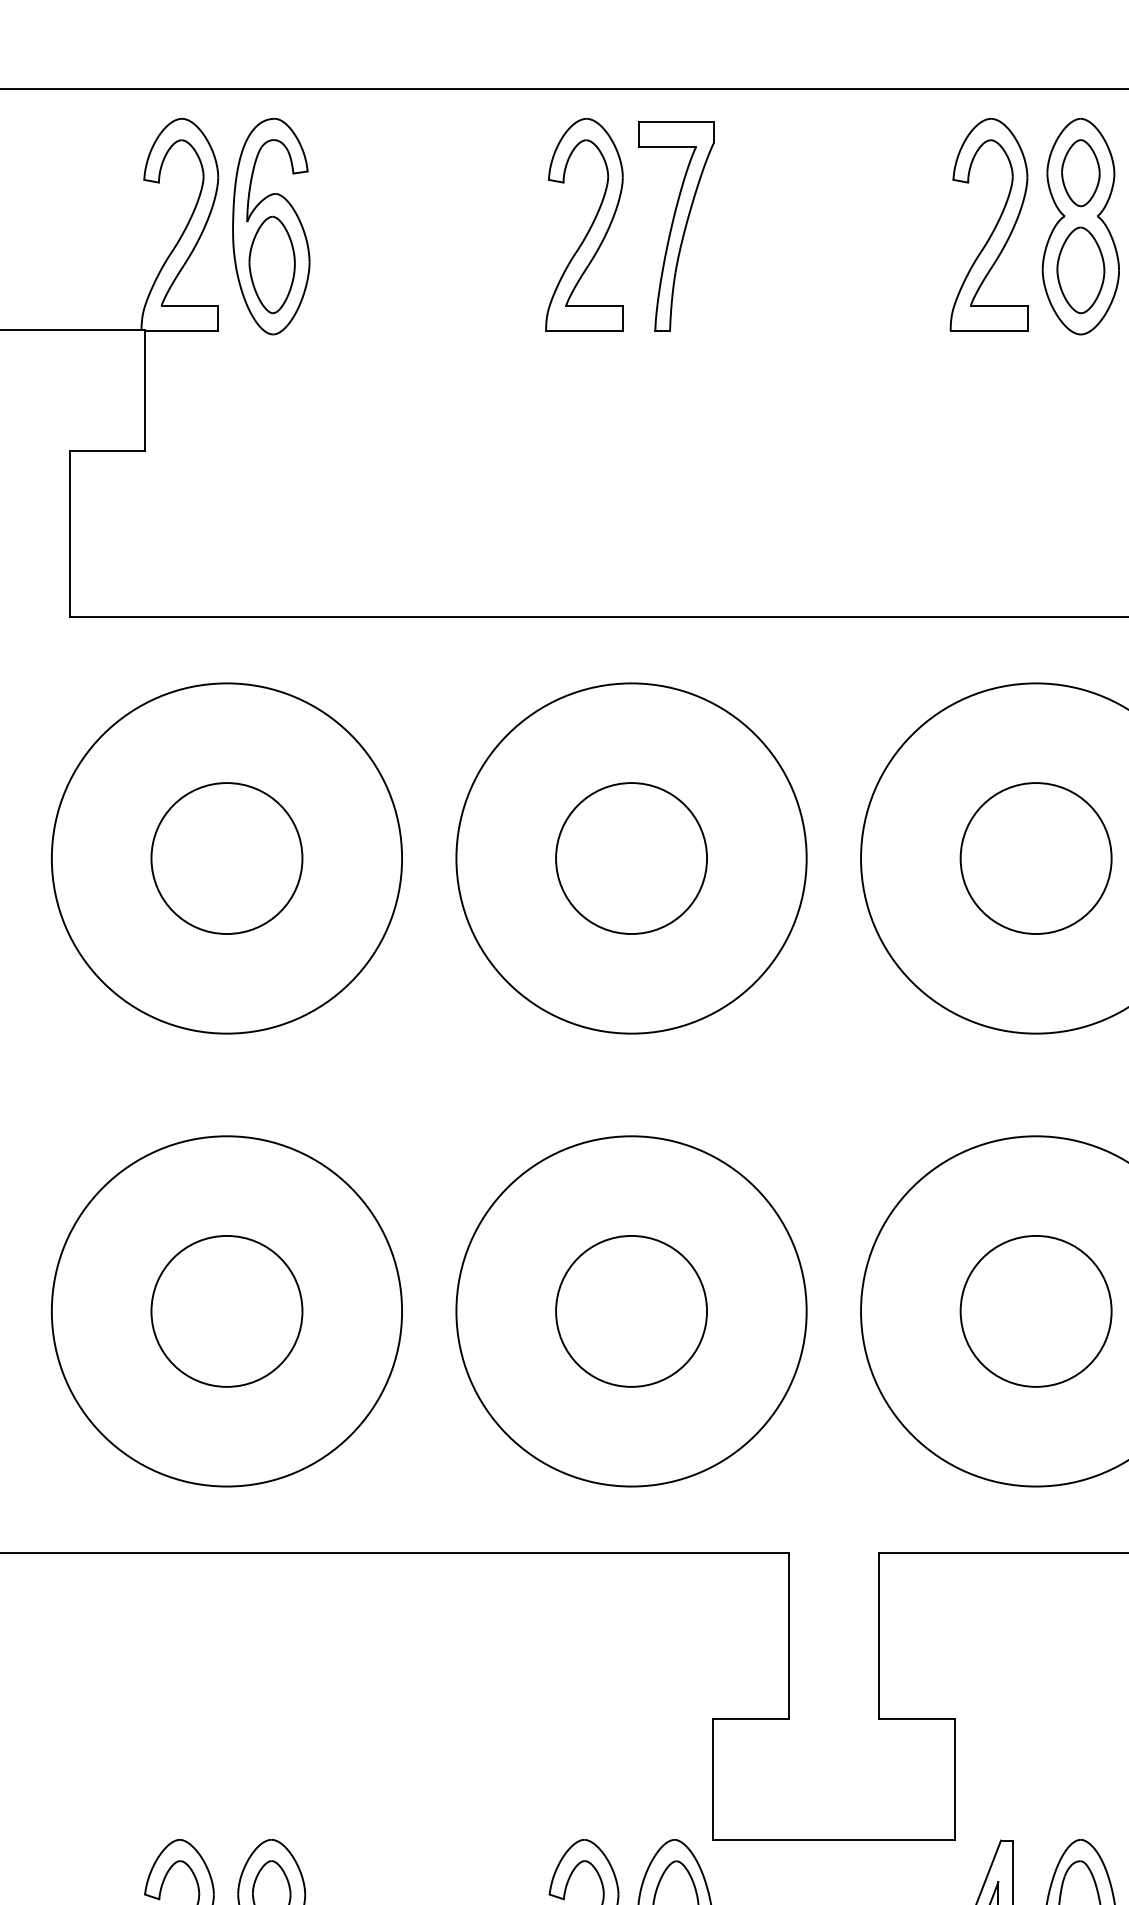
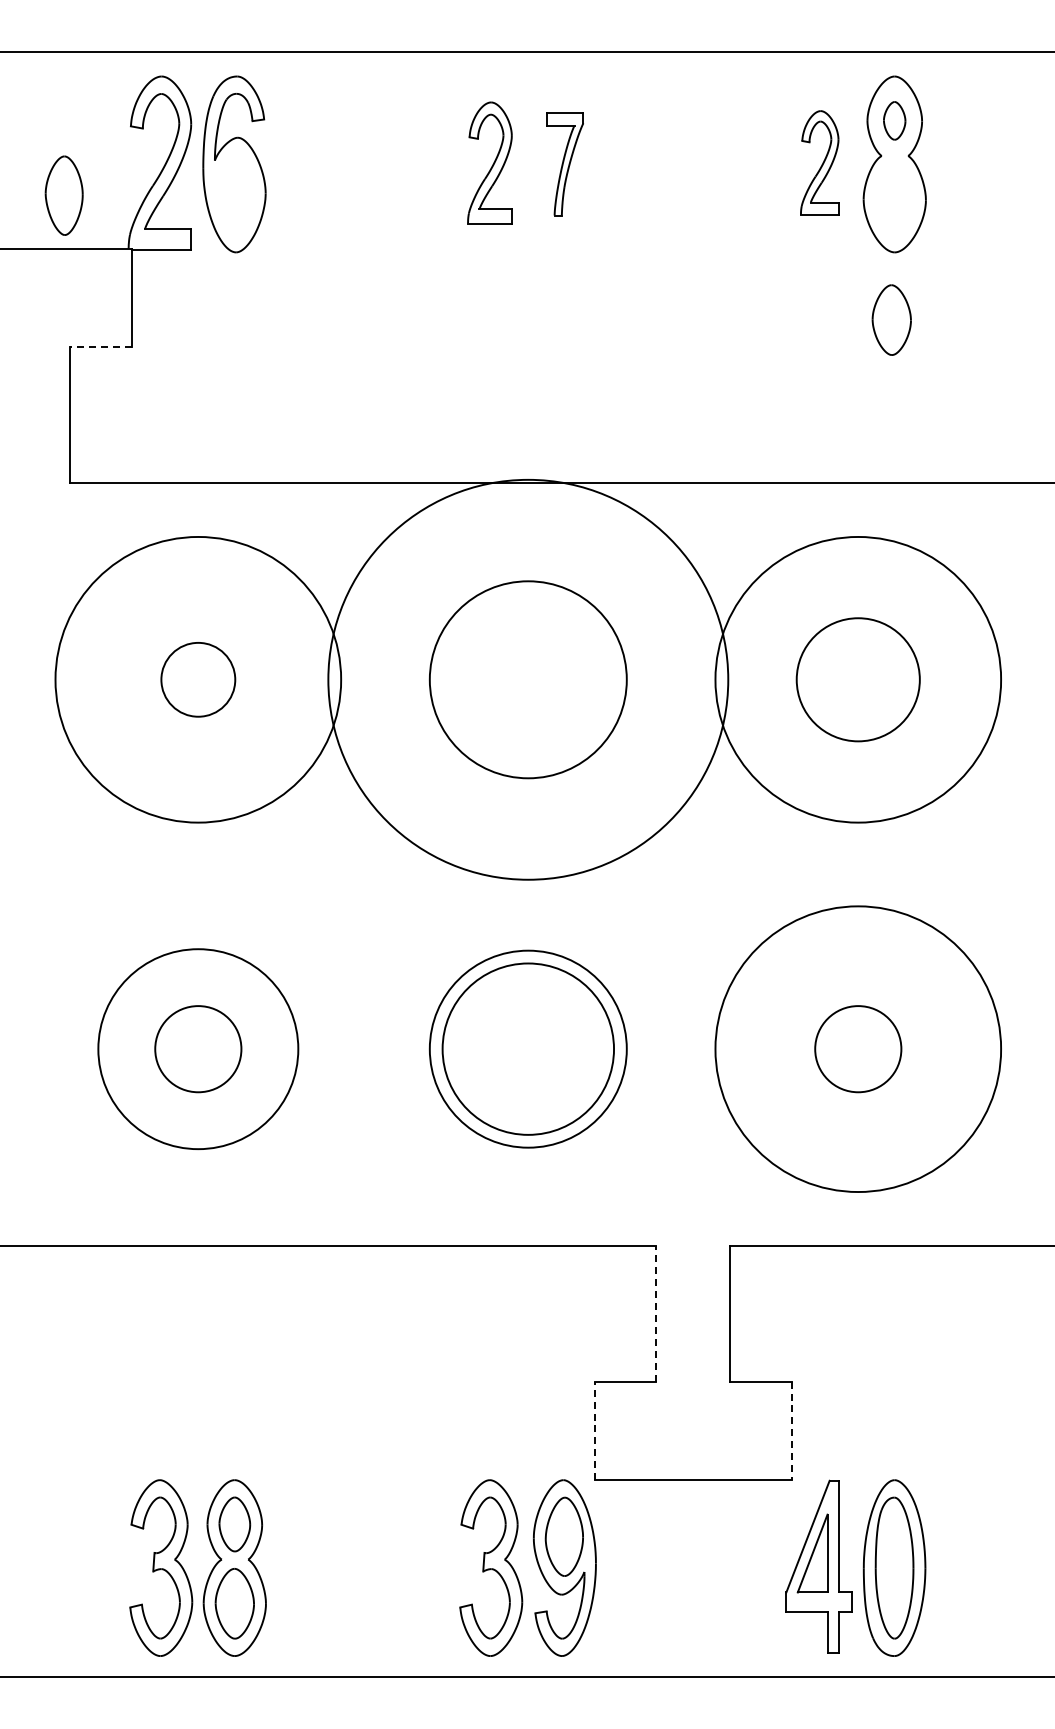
part: (1080, 172) -> (894, 120), size x0.7
part: (583, 224) -> (489, 162), size x0.7
part: (988, 224) -> (819, 162), size x0.6
part: (675, 226) -> (564, 164), size x0.6
part: (271, 264) -> (63, 195), moved
part: (1080, 269) -> (891, 319), moved
line: (108, 451) -> (101, 347), solid -> dashed
circle: (225, 858) -> (197, 679), size x0.6
circle: (630, 858) -> (527, 679), size x1.6
circle: (631, 858) -> (528, 679), size x1.4
circle: (225, 1310) -> (197, 1048), size x0.7
circle: (630, 1310) -> (527, 1048), size x1.6
circle: (1035, 1310) -> (857, 1048), size x0.7
circle: (227, 1311) -> (198, 1049), size x0.7
circle: (631, 1311) -> (528, 1049), size x0.6
line: (788, 1635) -> (656, 1313), solid -> dashed
line: (712, 1778) -> (594, 1430), solid -> dashed
line: (954, 1780) -> (791, 1431), solid -> dashed

